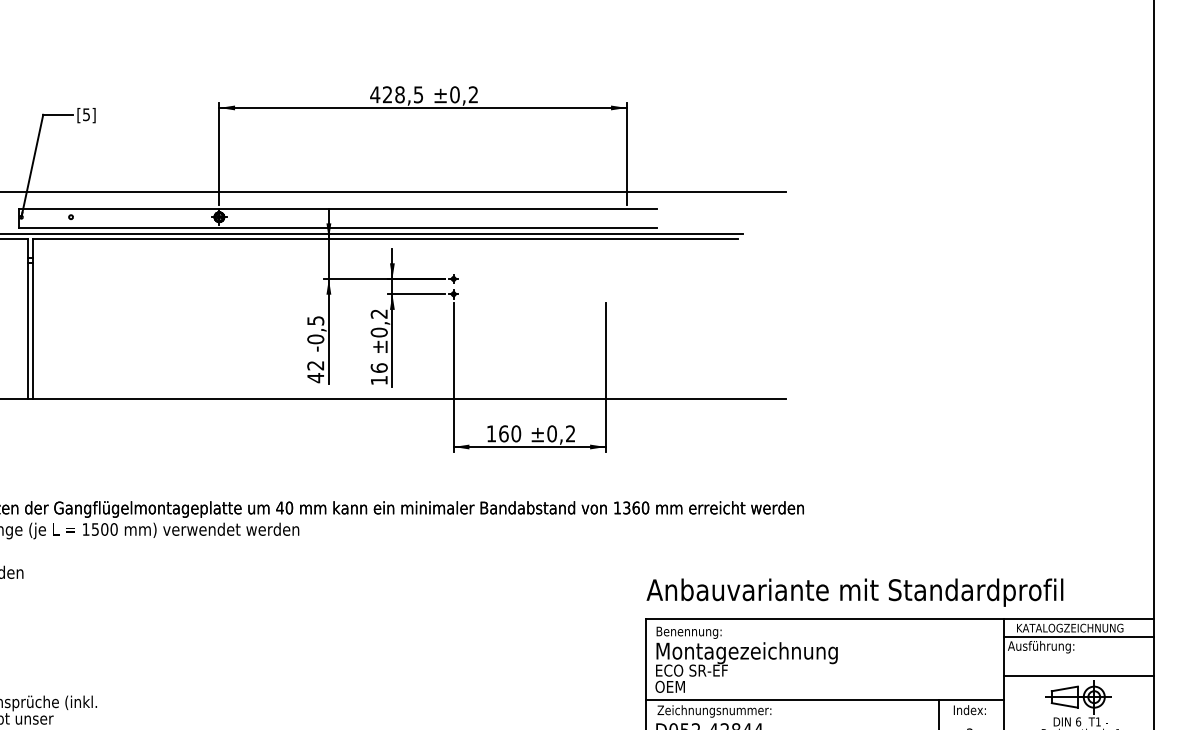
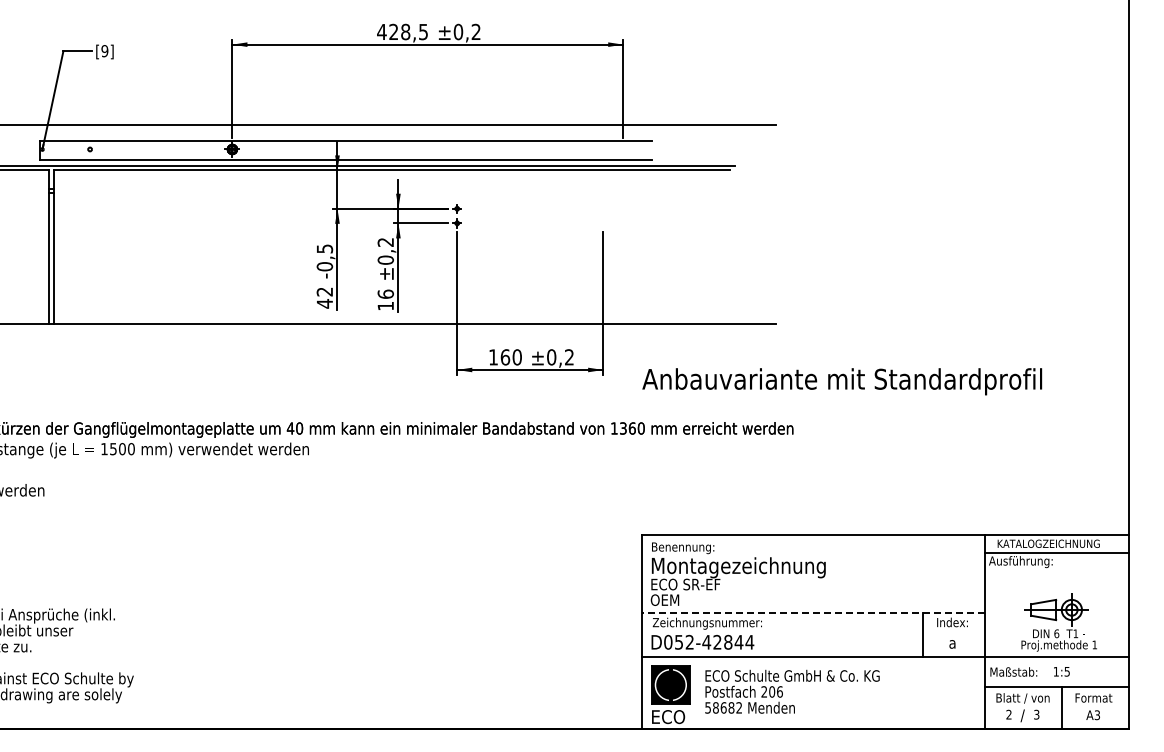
text: (86, 114) -> (104, 50), [5] -> [9]
text: (855, 592) -> (842, 381), moved
line: (1079, 676) -> (1057, 590), removed
line: (825, 699) -> (813, 612), solid -> dashed

